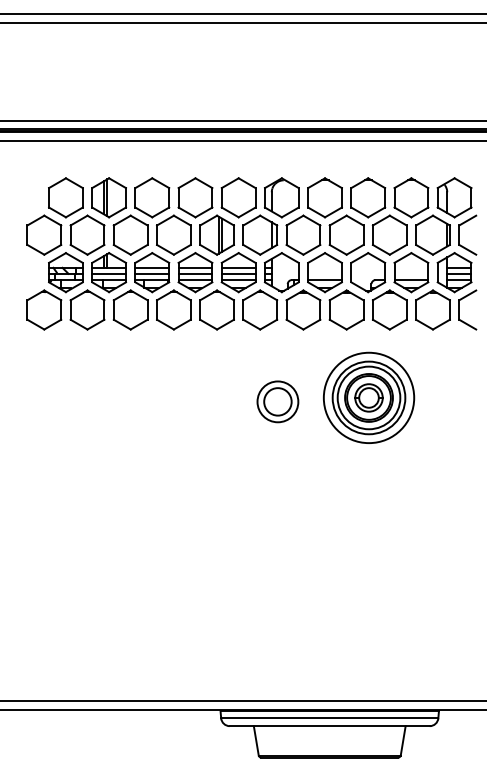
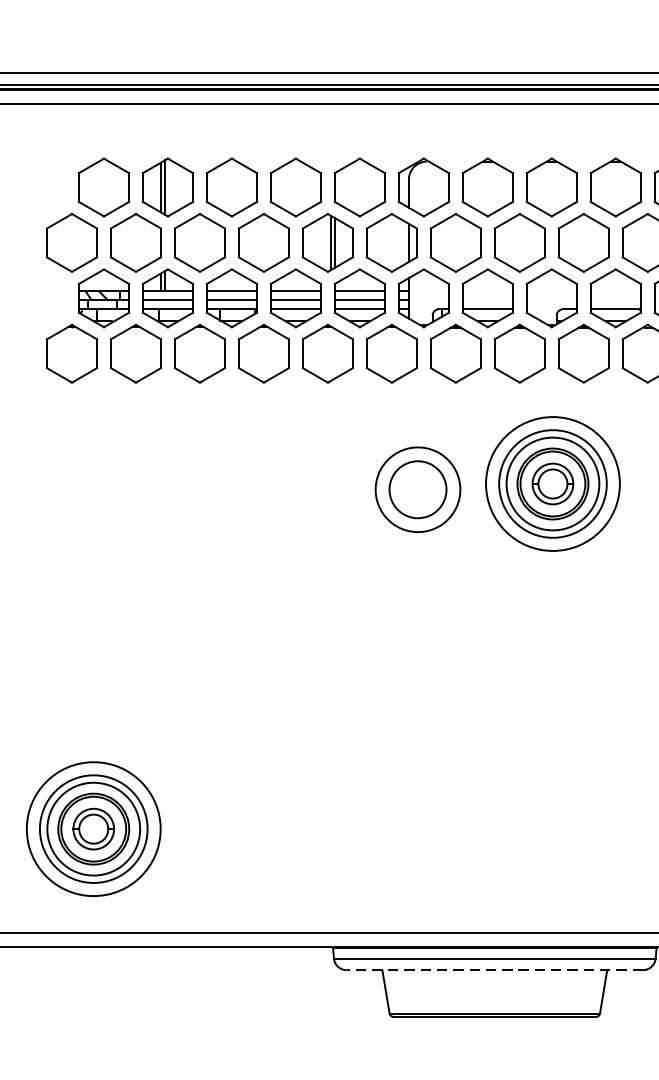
part: (277, 401) -> (417, 489), size x1.4
part: (59, 630) -> (94, 828), added
line: (329, 726) -> (494, 970), solid -> dashed

